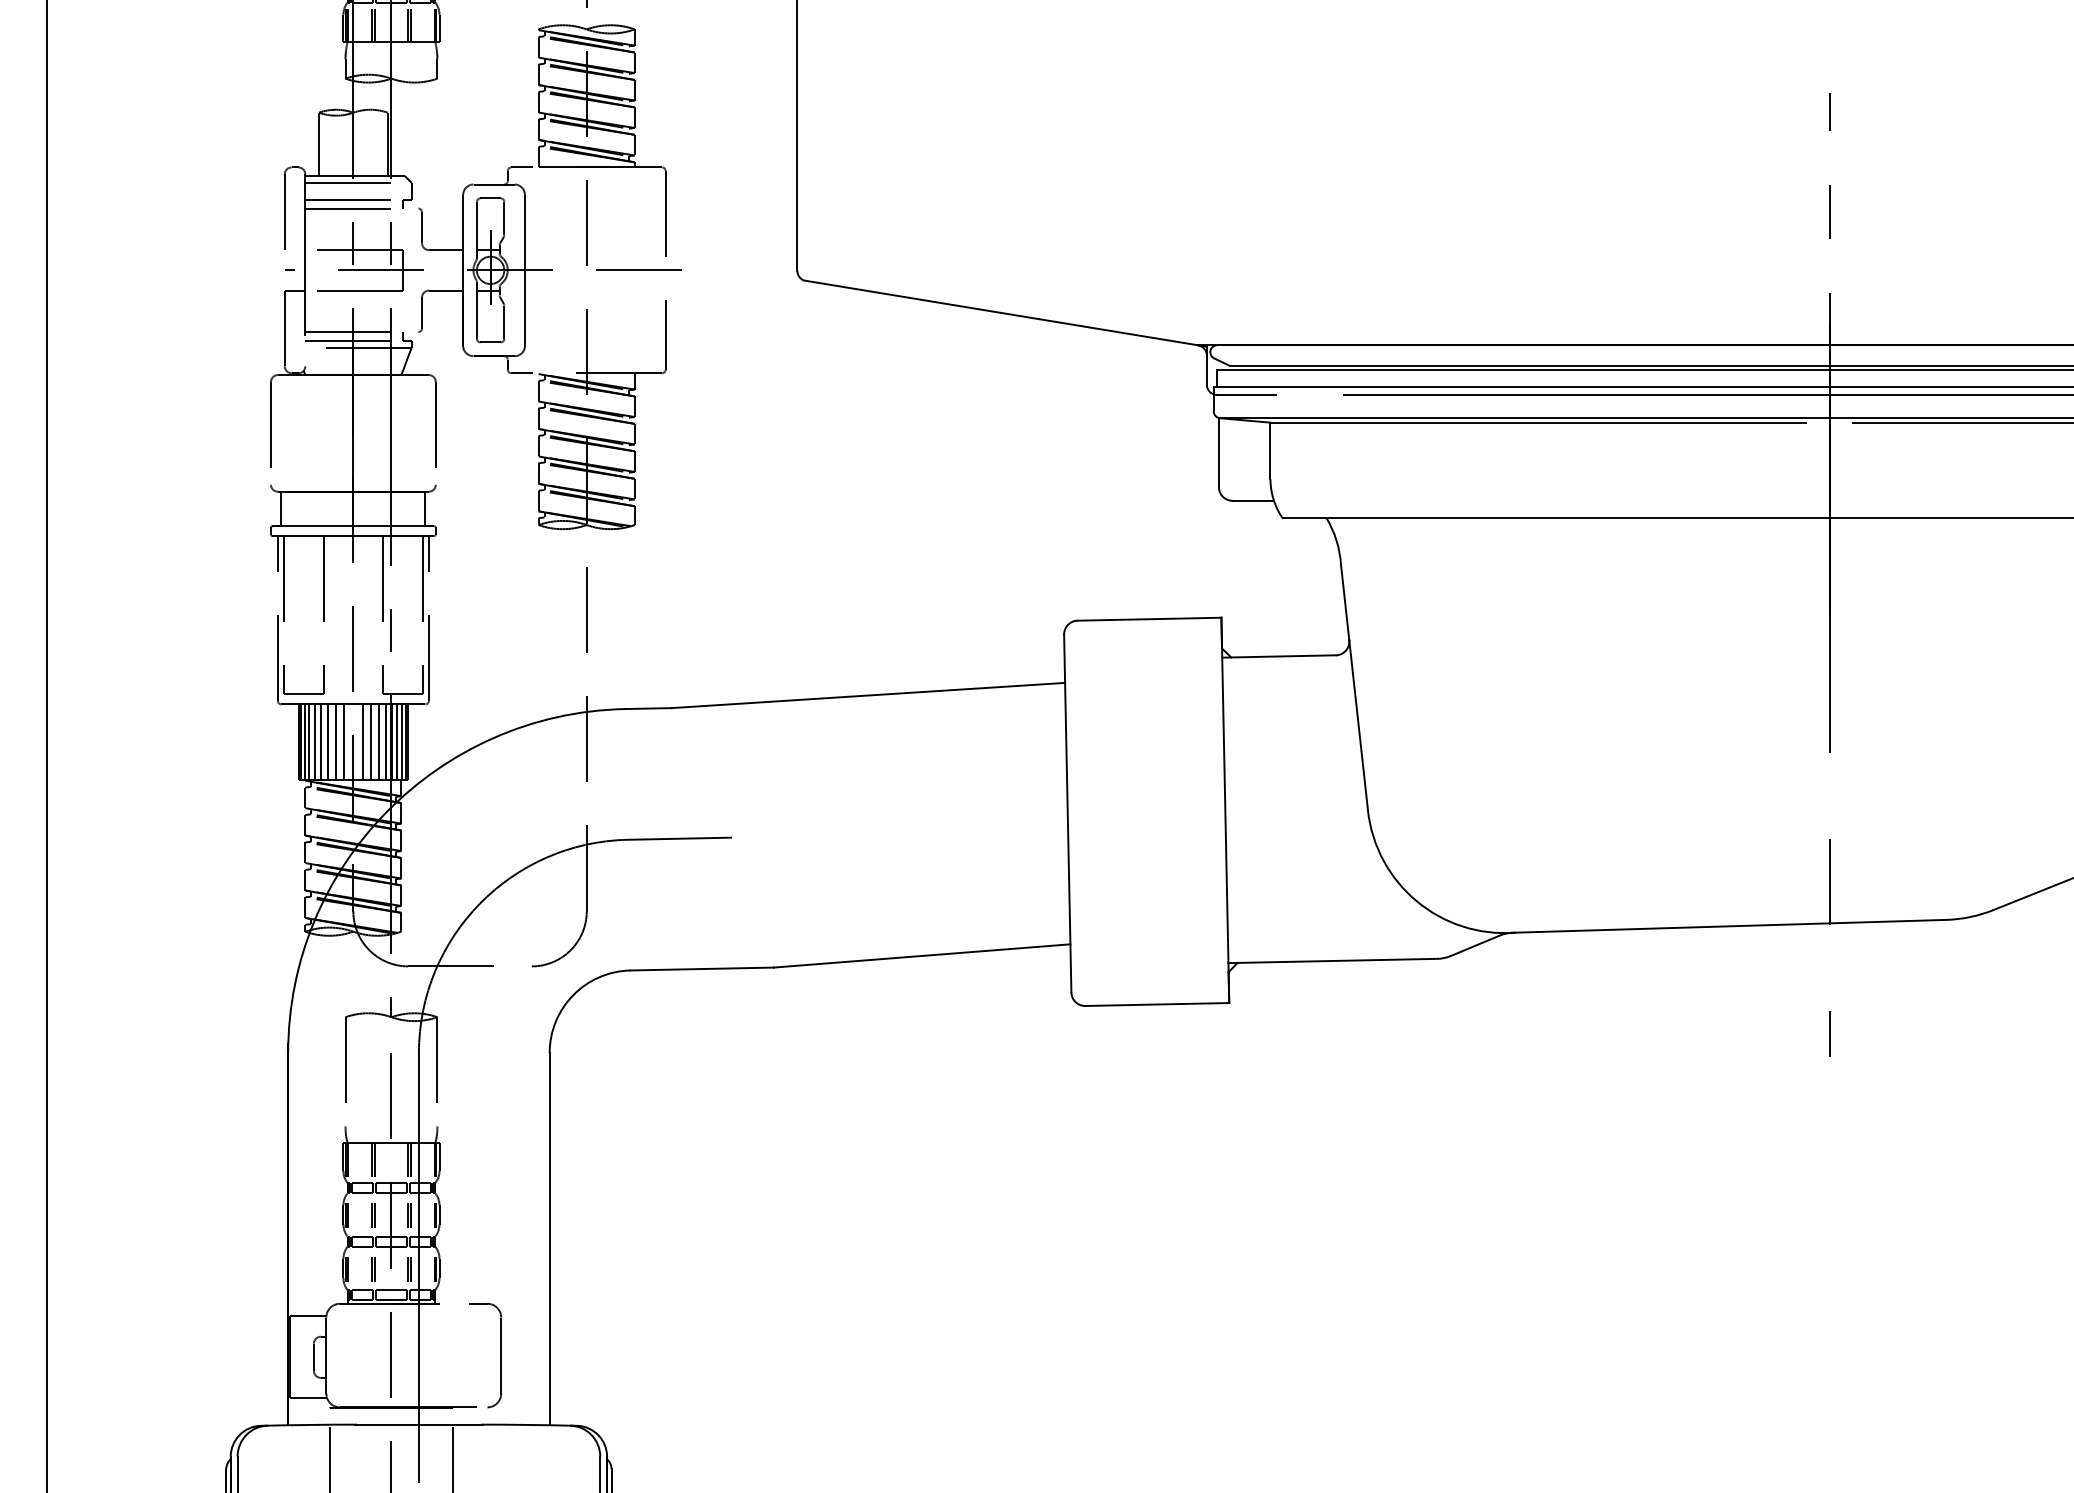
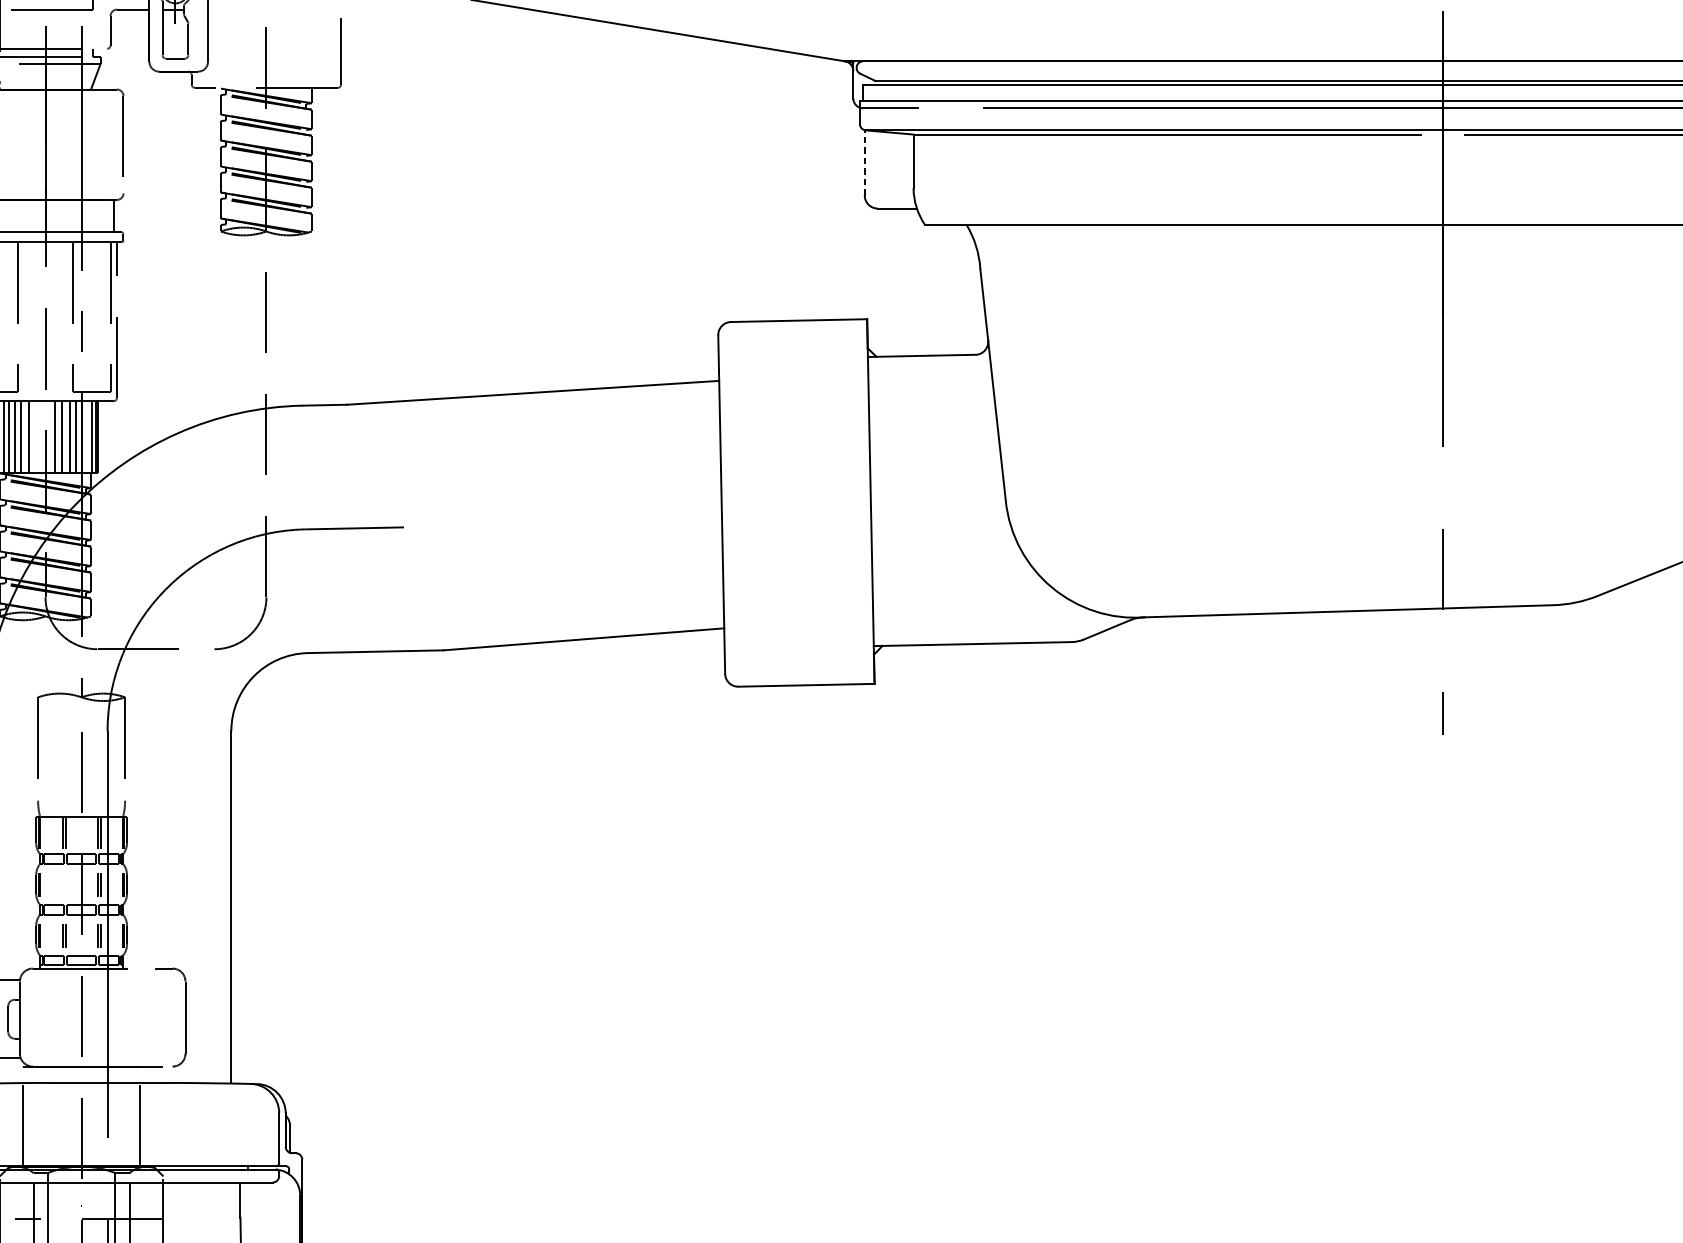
line: (1218, 452) -> (864, 162), solid -> dashed
line: (343, 741) -> (36, 436), removed
line: (397, 741) -> (87, 436), removed
line: (372, 1215) -> (63, 885), removed

